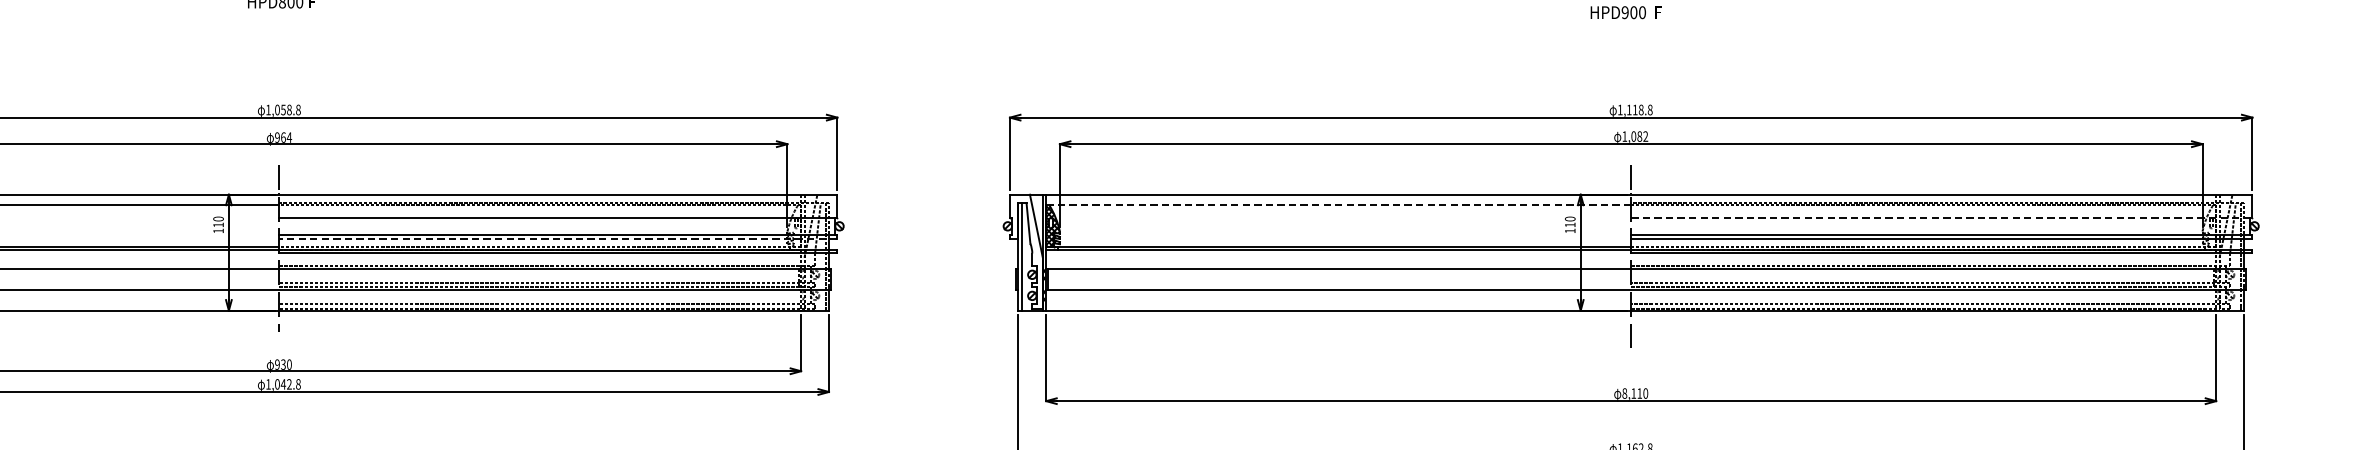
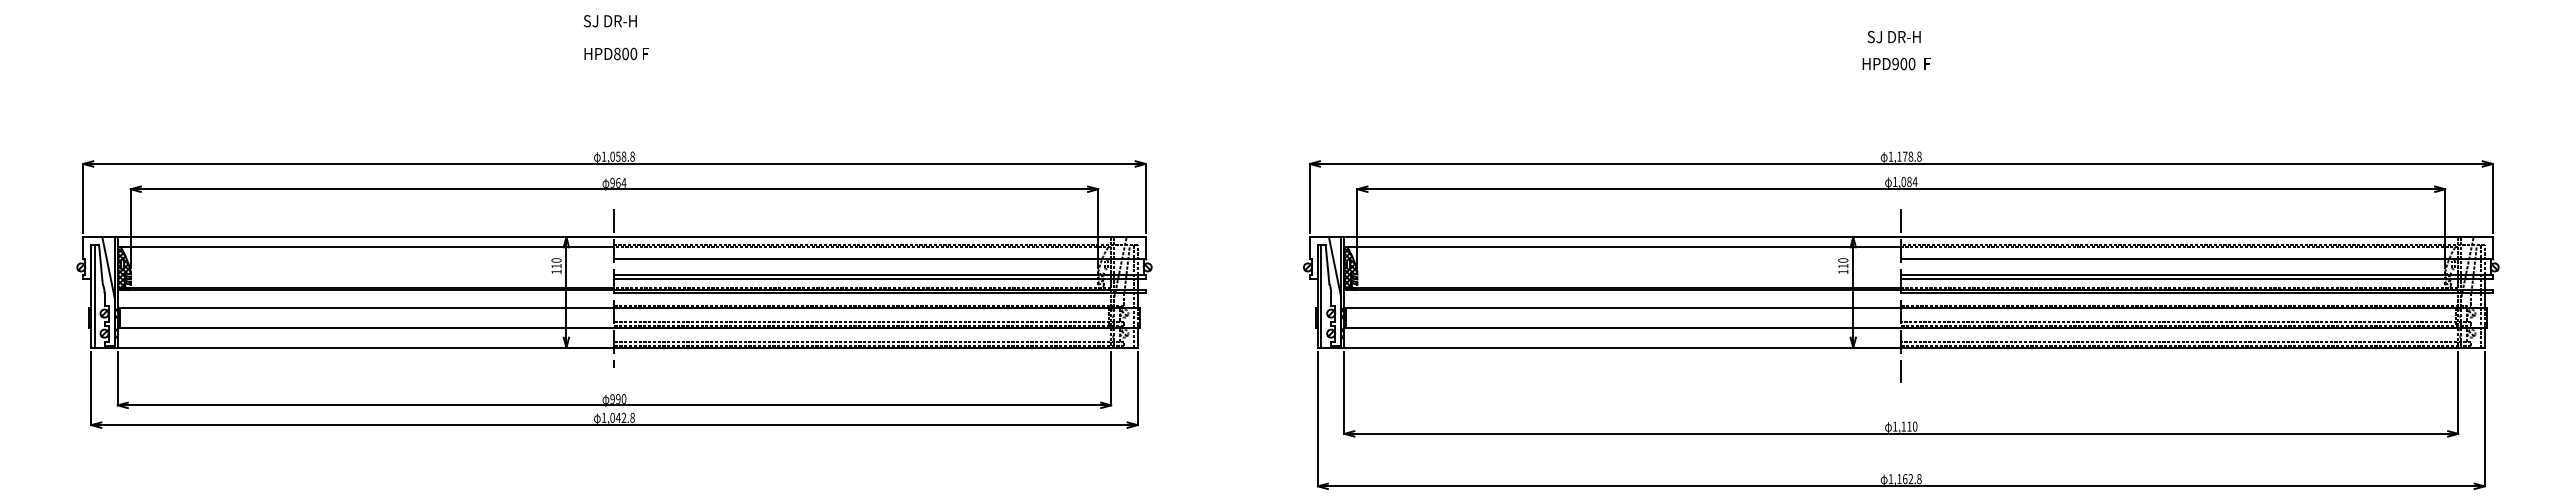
text: (1634, 109) -> (1904, 156), 1,118.8 -> 1,178.8
text: (1645, 136) -> (1914, 181), 1,082 -> 1,084
line: (1339, 205) -> (1623, 247), dashed -> solid
line: (1942, 217) -> (2197, 259), dashed -> solid
line: (558, 239) -> (880, 279), dashed -> solid
text: (283, 364) -> (618, 398), 930 -> 990
text: (1624, 393) -> (1894, 426), 8,110 -> 1,110

